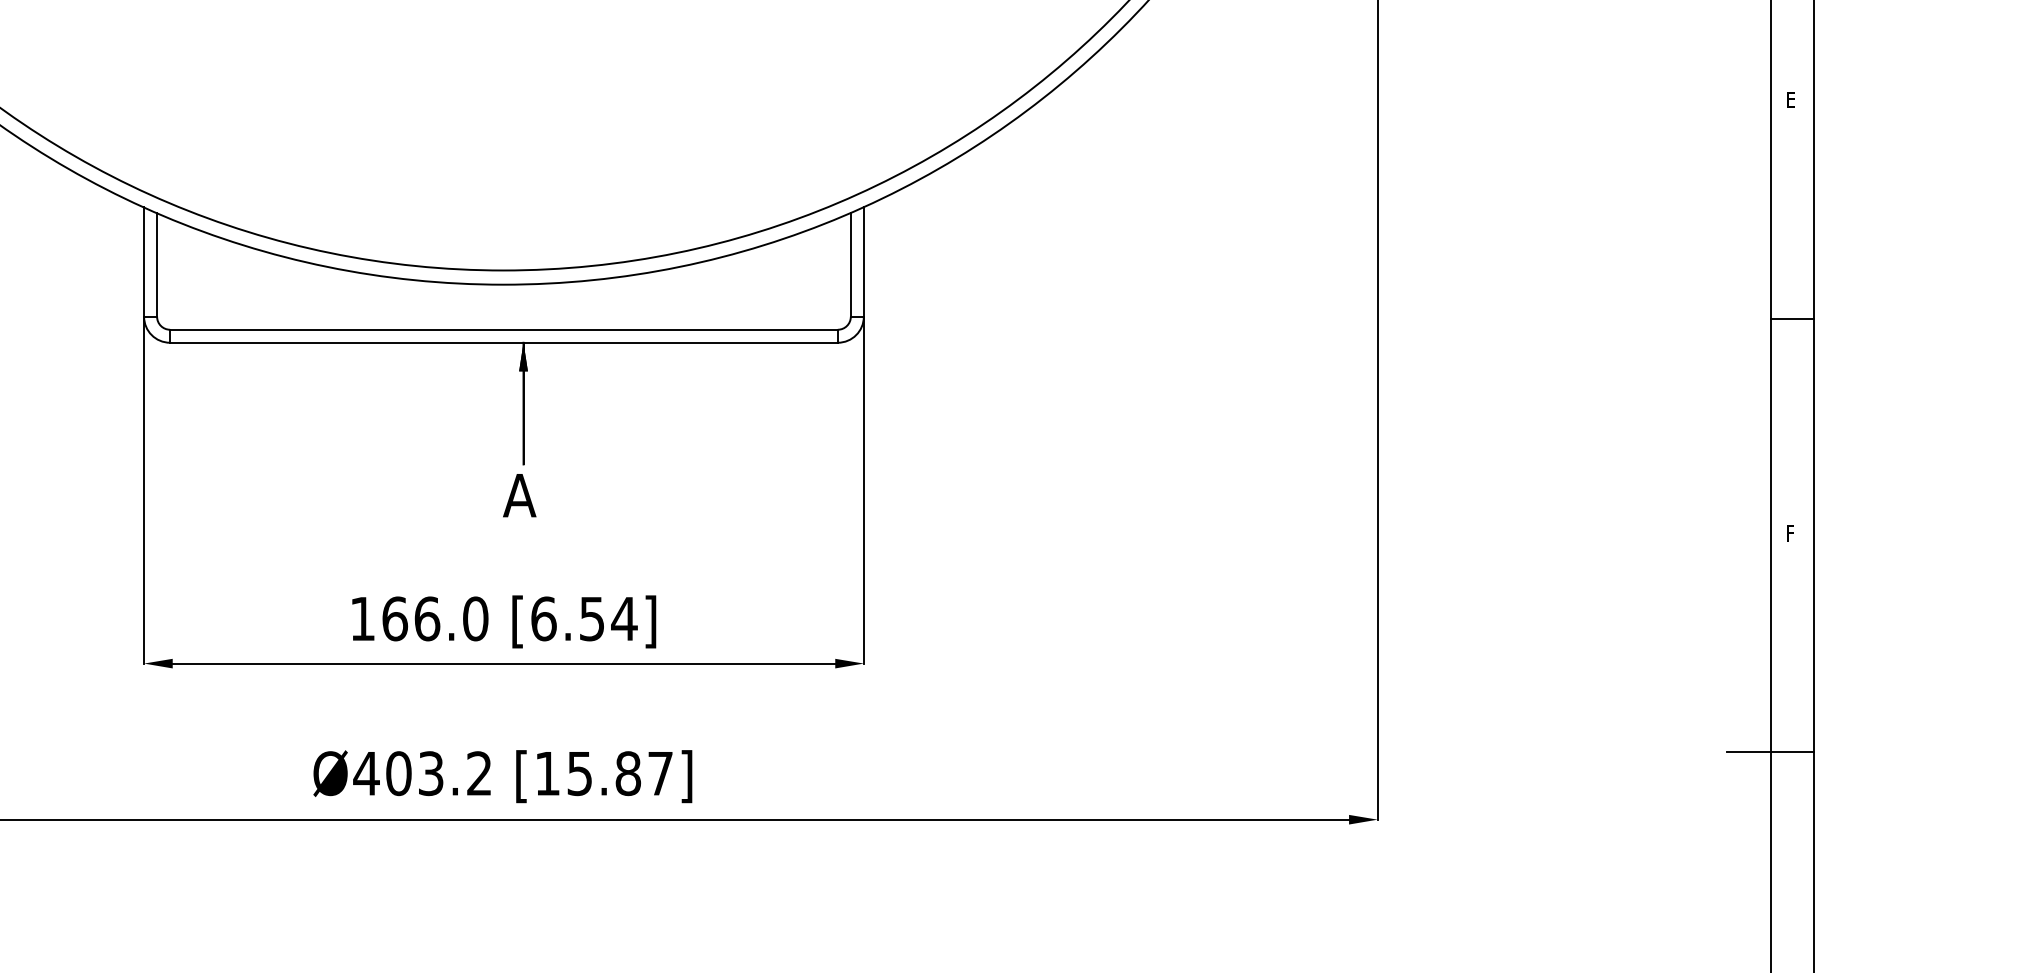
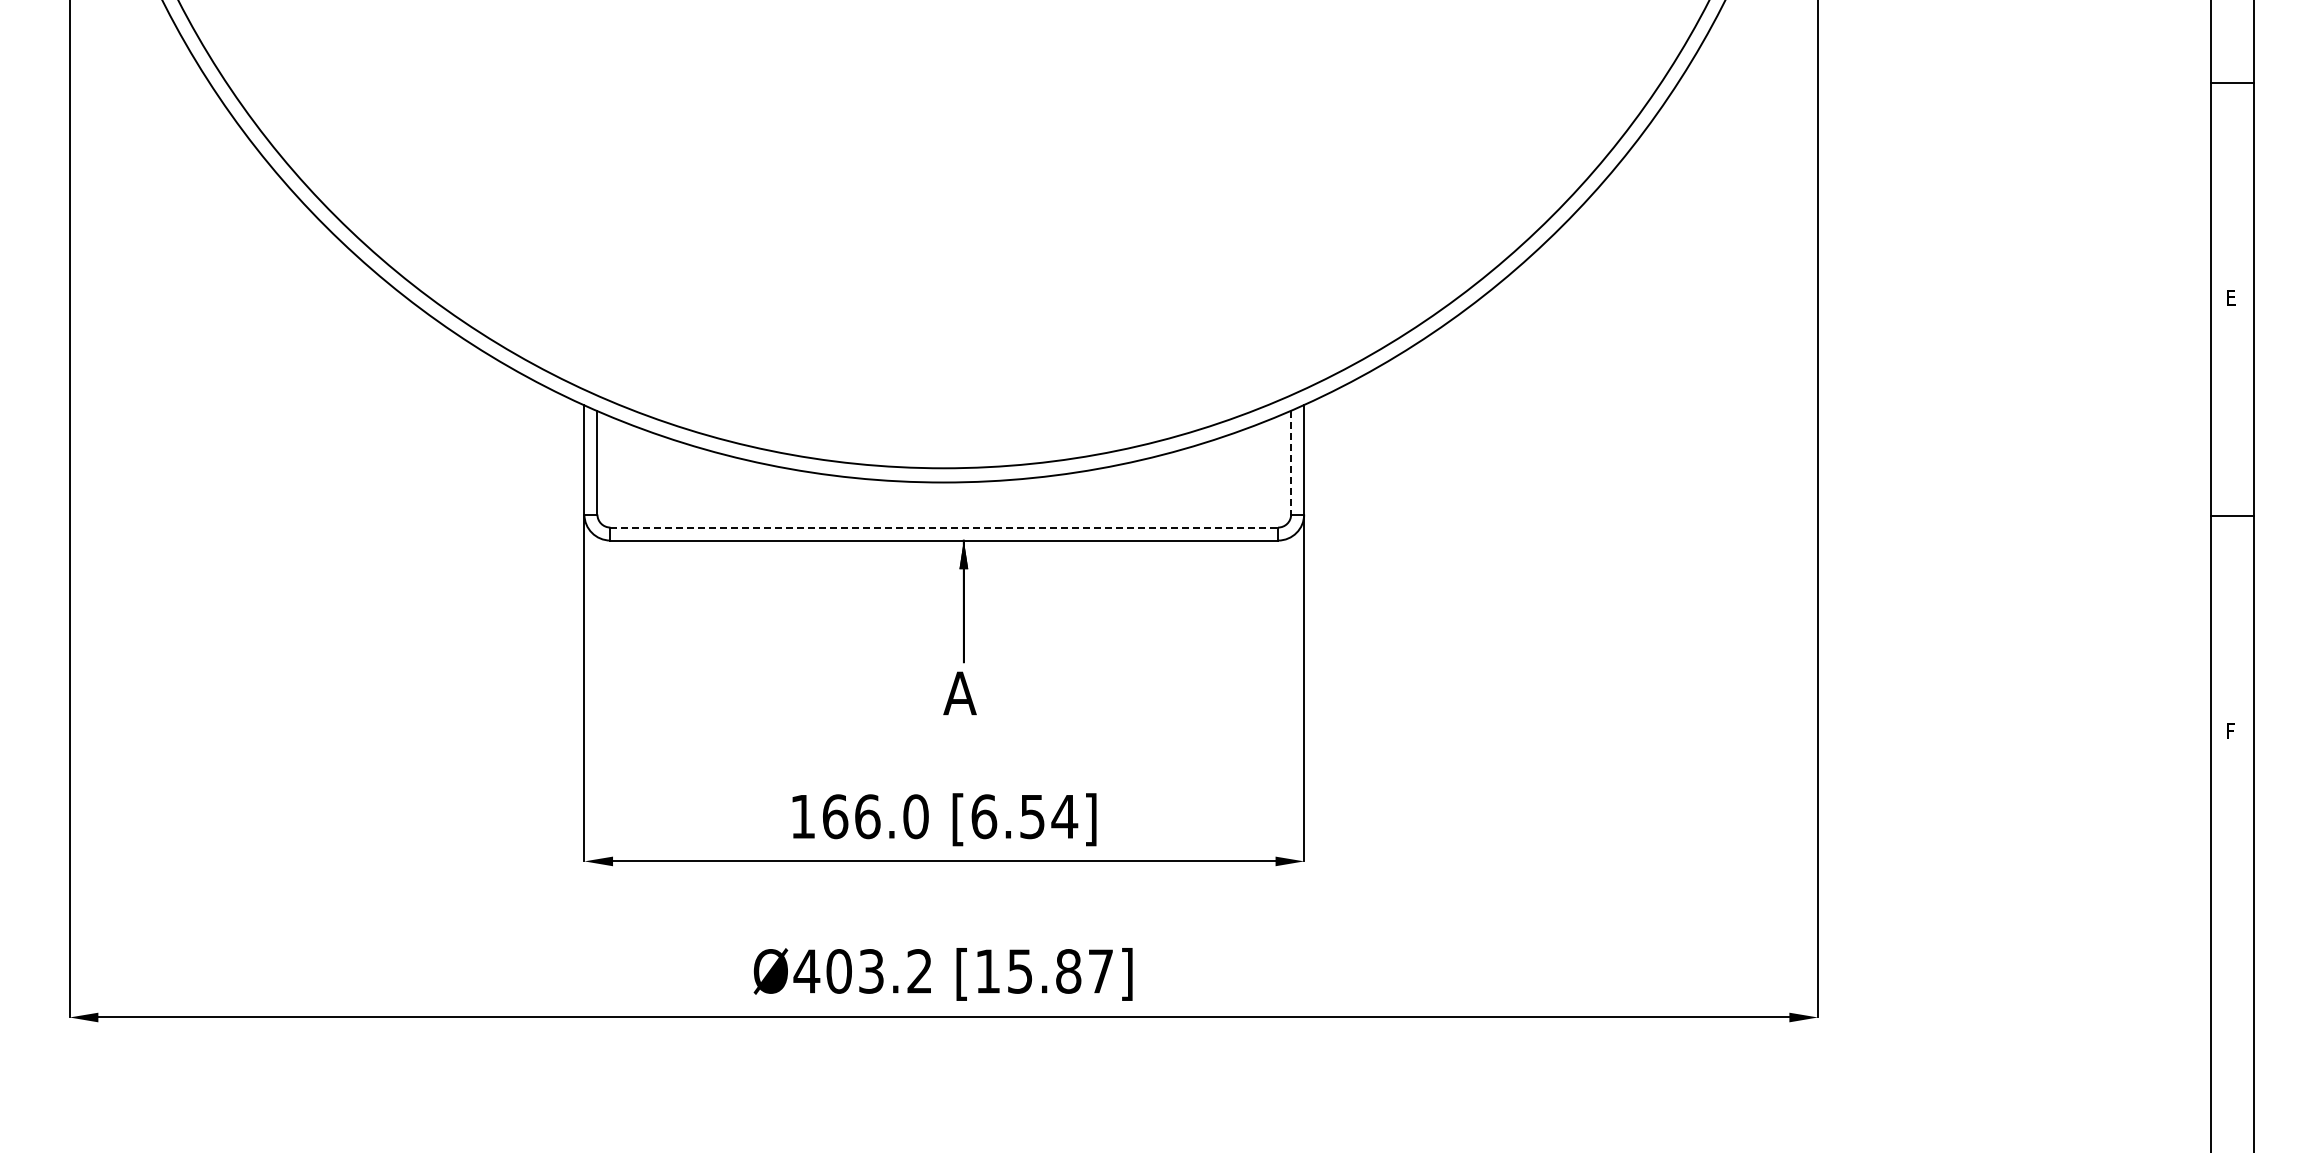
line: (851, 265) -> (1291, 463), solid -> dashed
line: (504, 329) -> (944, 527), solid -> dashed
line: (1770, 752) -> (2210, 950), removed

